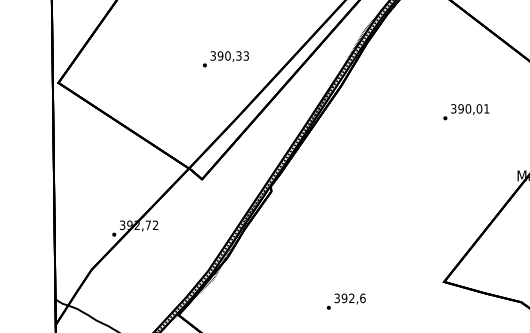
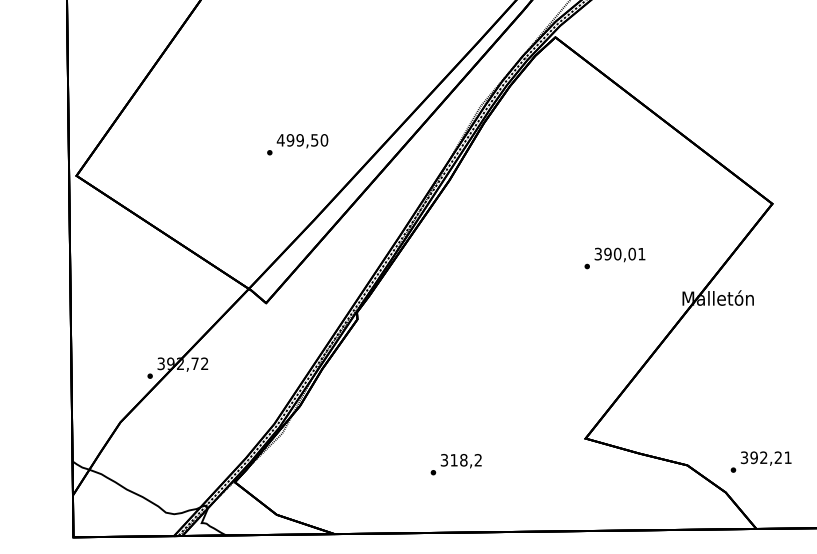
text: (229, 56) -> (302, 140), 390,33 -> 499,50
text: (466, 112) -> (614, 258), moved
text: (353, 298) -> (466, 460), 392,6 -> 318,2

